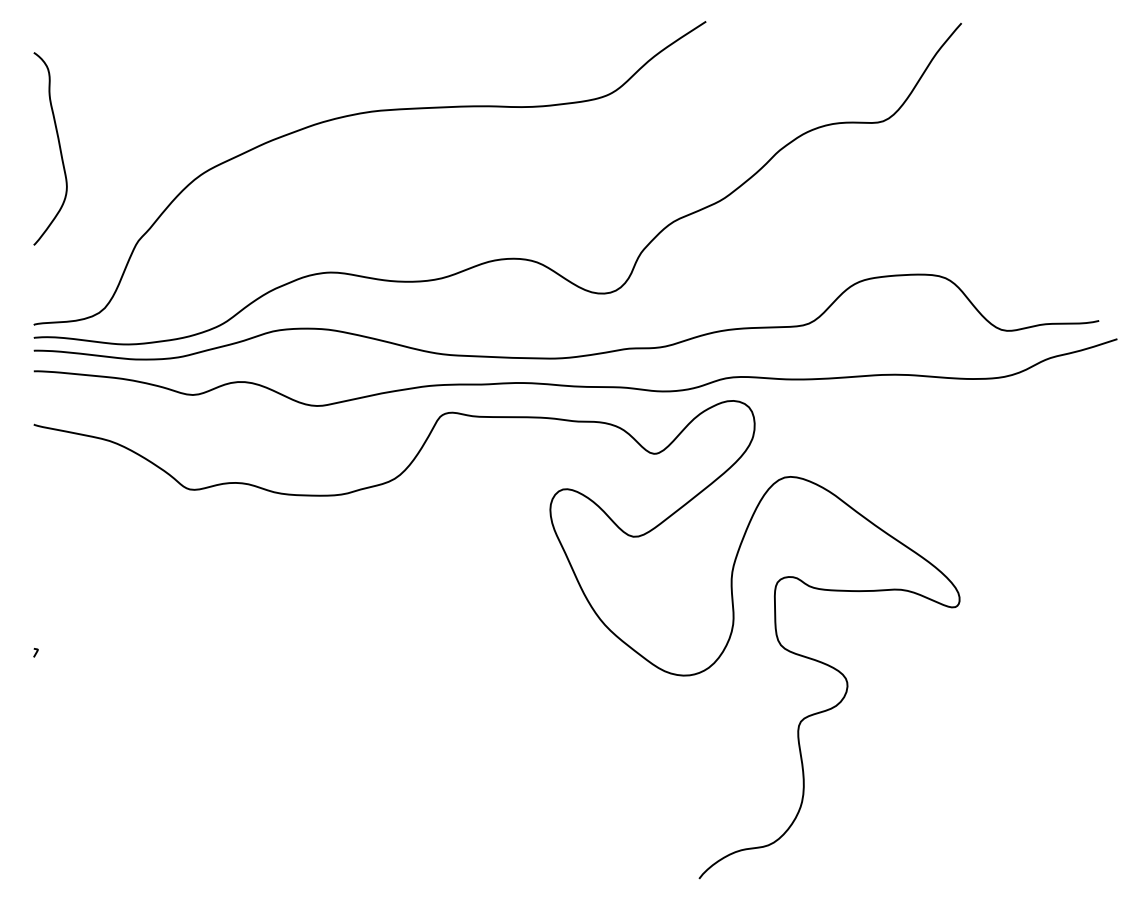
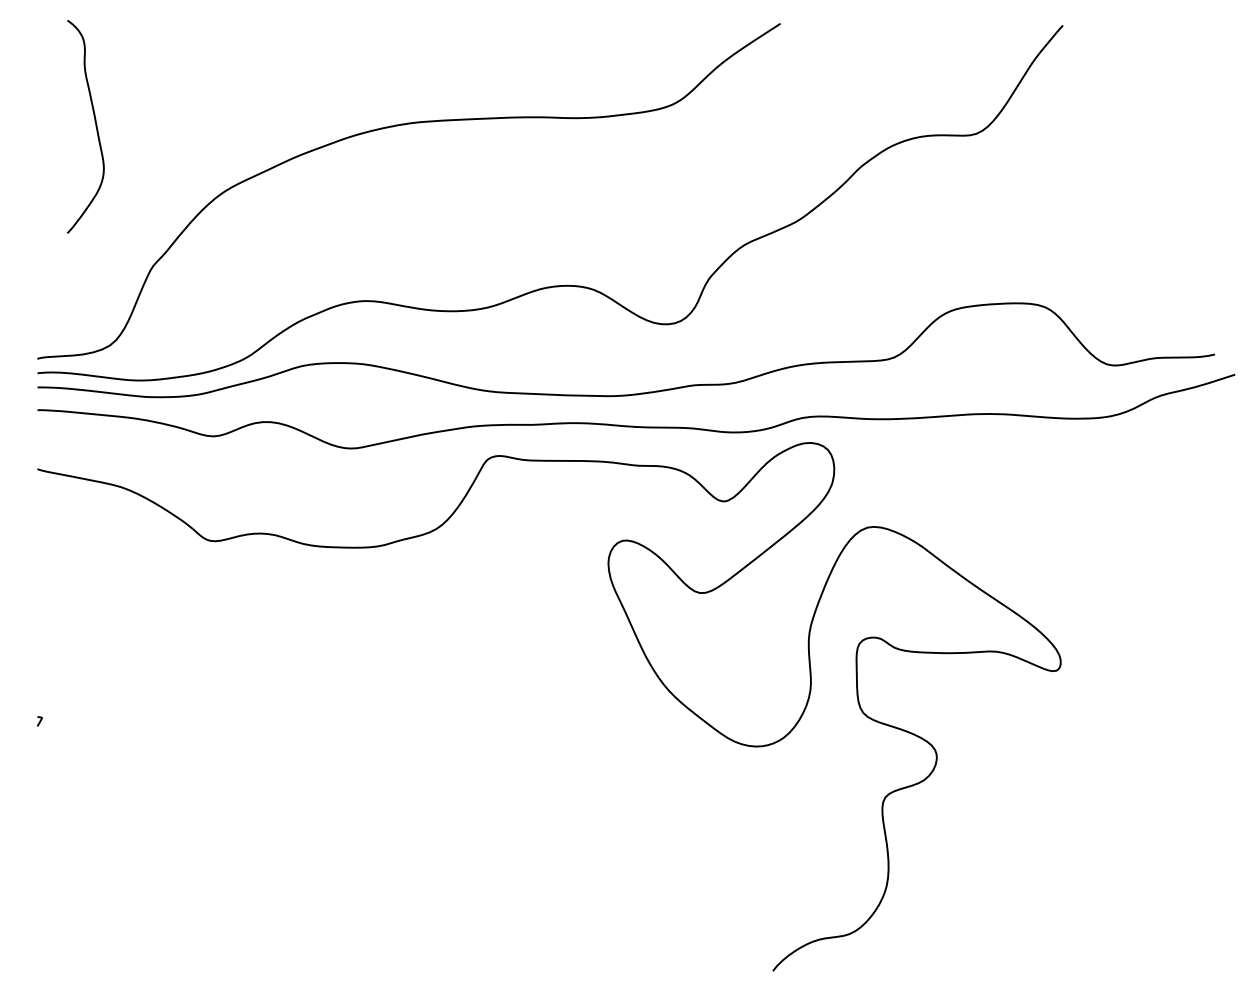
curve: (58, 145) -> (94, 123), moved

